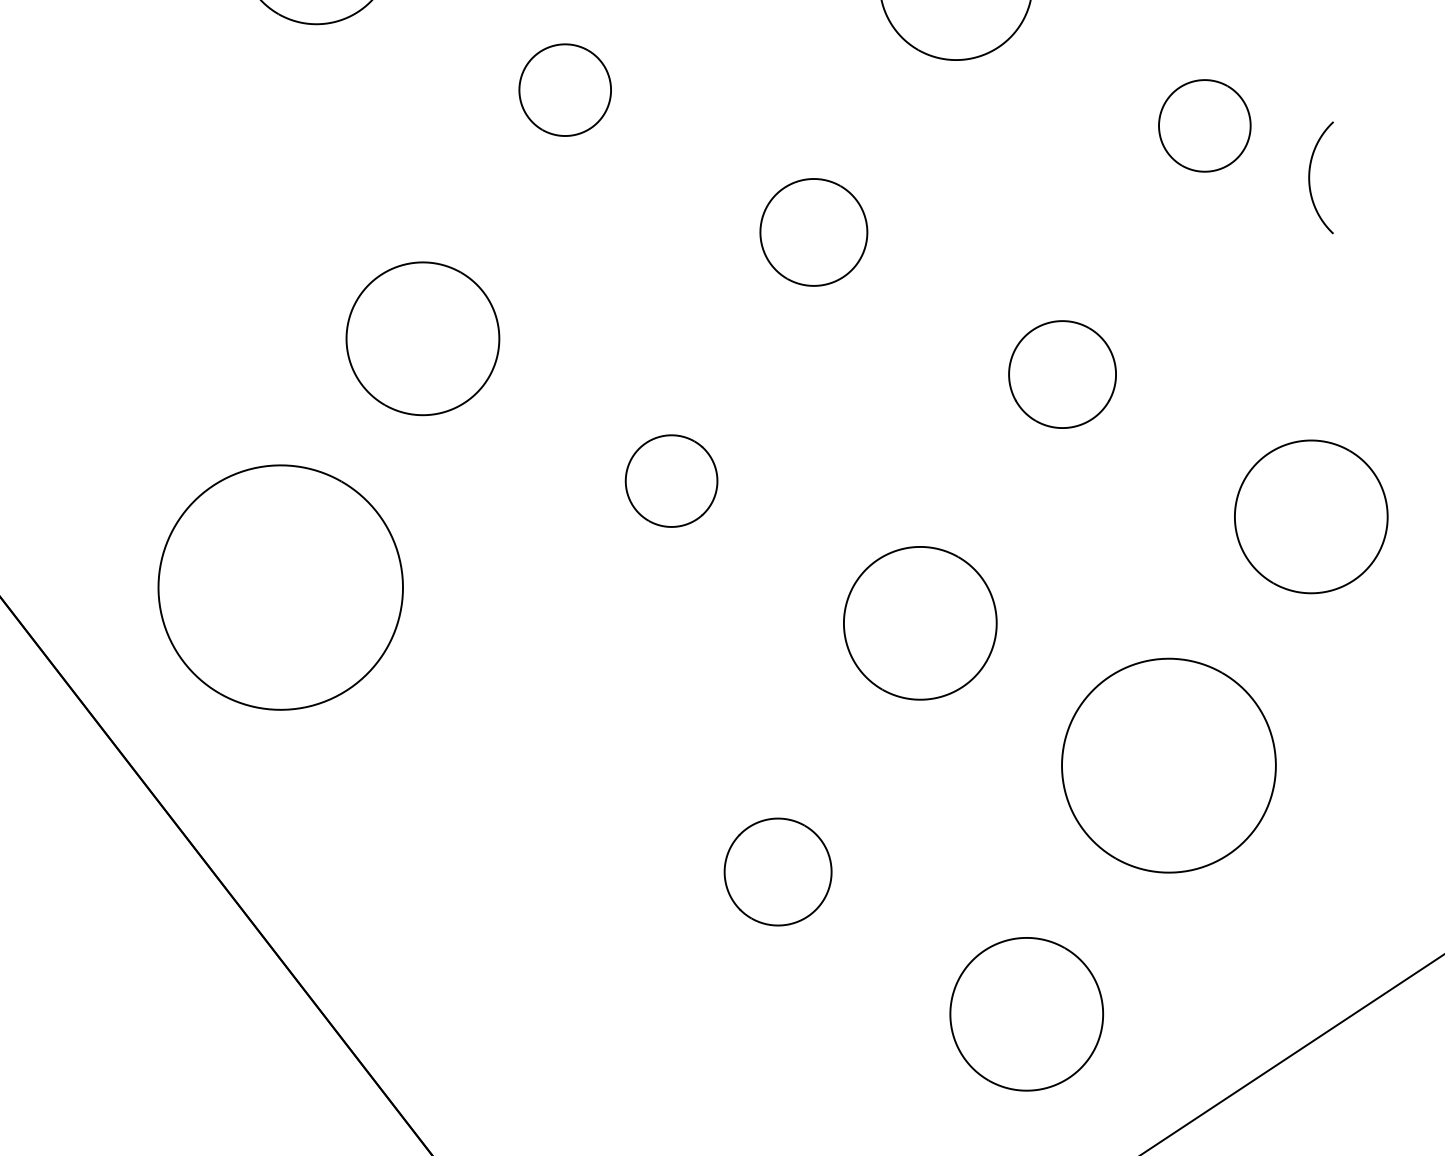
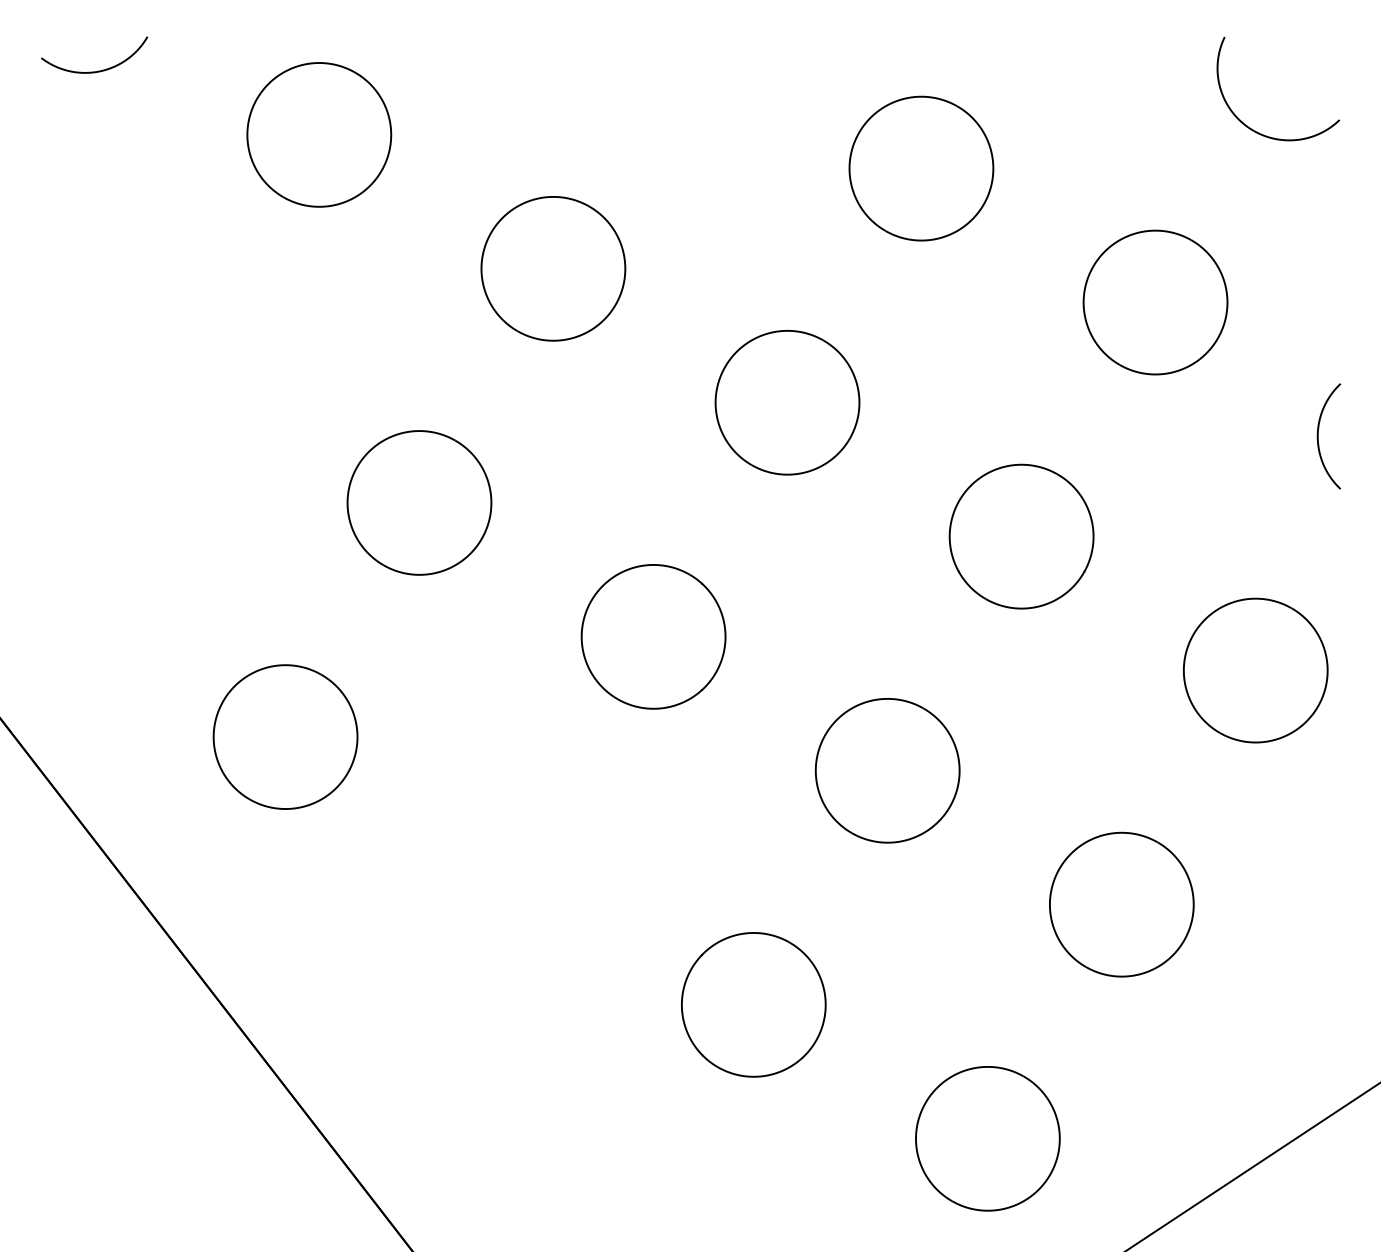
part: (565, 89) -> (553, 268), size x1.67
part: (1204, 125) -> (1155, 302), size x1.67
curve: (1309, 177) -> (1318, 436), moved
part: (813, 232) -> (787, 402), size x1.43
part: (1062, 374) -> (1021, 536), size x1.43
part: (671, 480) -> (653, 636), size x1.67
part: (280, 586) -> (285, 736), size x0.62
part: (1168, 765) -> (1121, 904), size x0.71
part: (777, 871) -> (753, 1004), size x1.43

